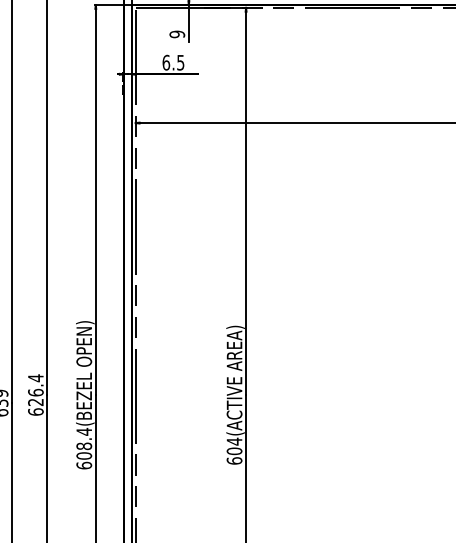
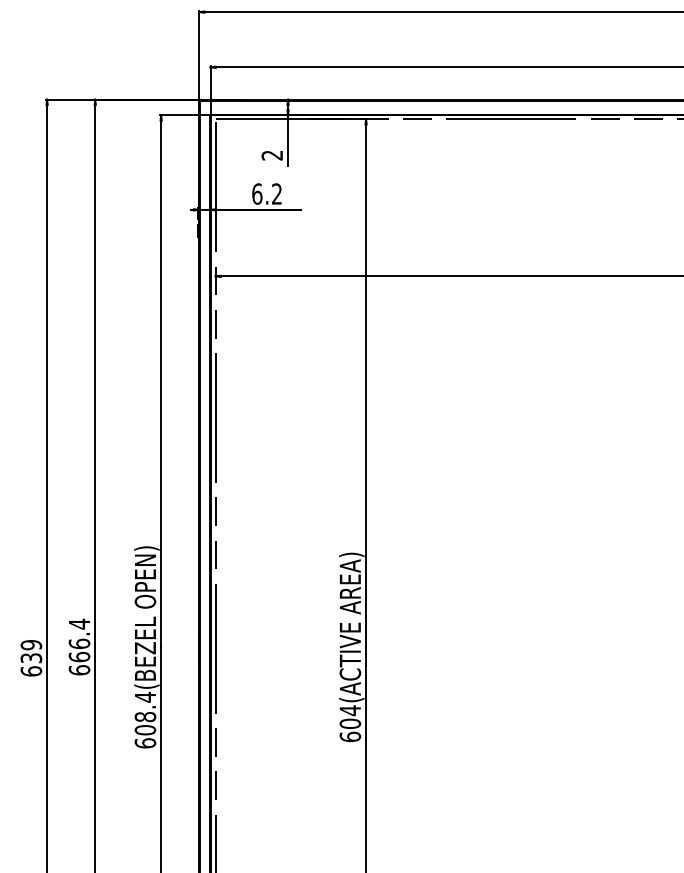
text: (177, 34) -> (272, 155), 9 -> 2
text: (180, 62) -> (276, 193), 6.5 -> 6.2
text: (35, 401) -> (79, 656), 626.4 -> 666.4

